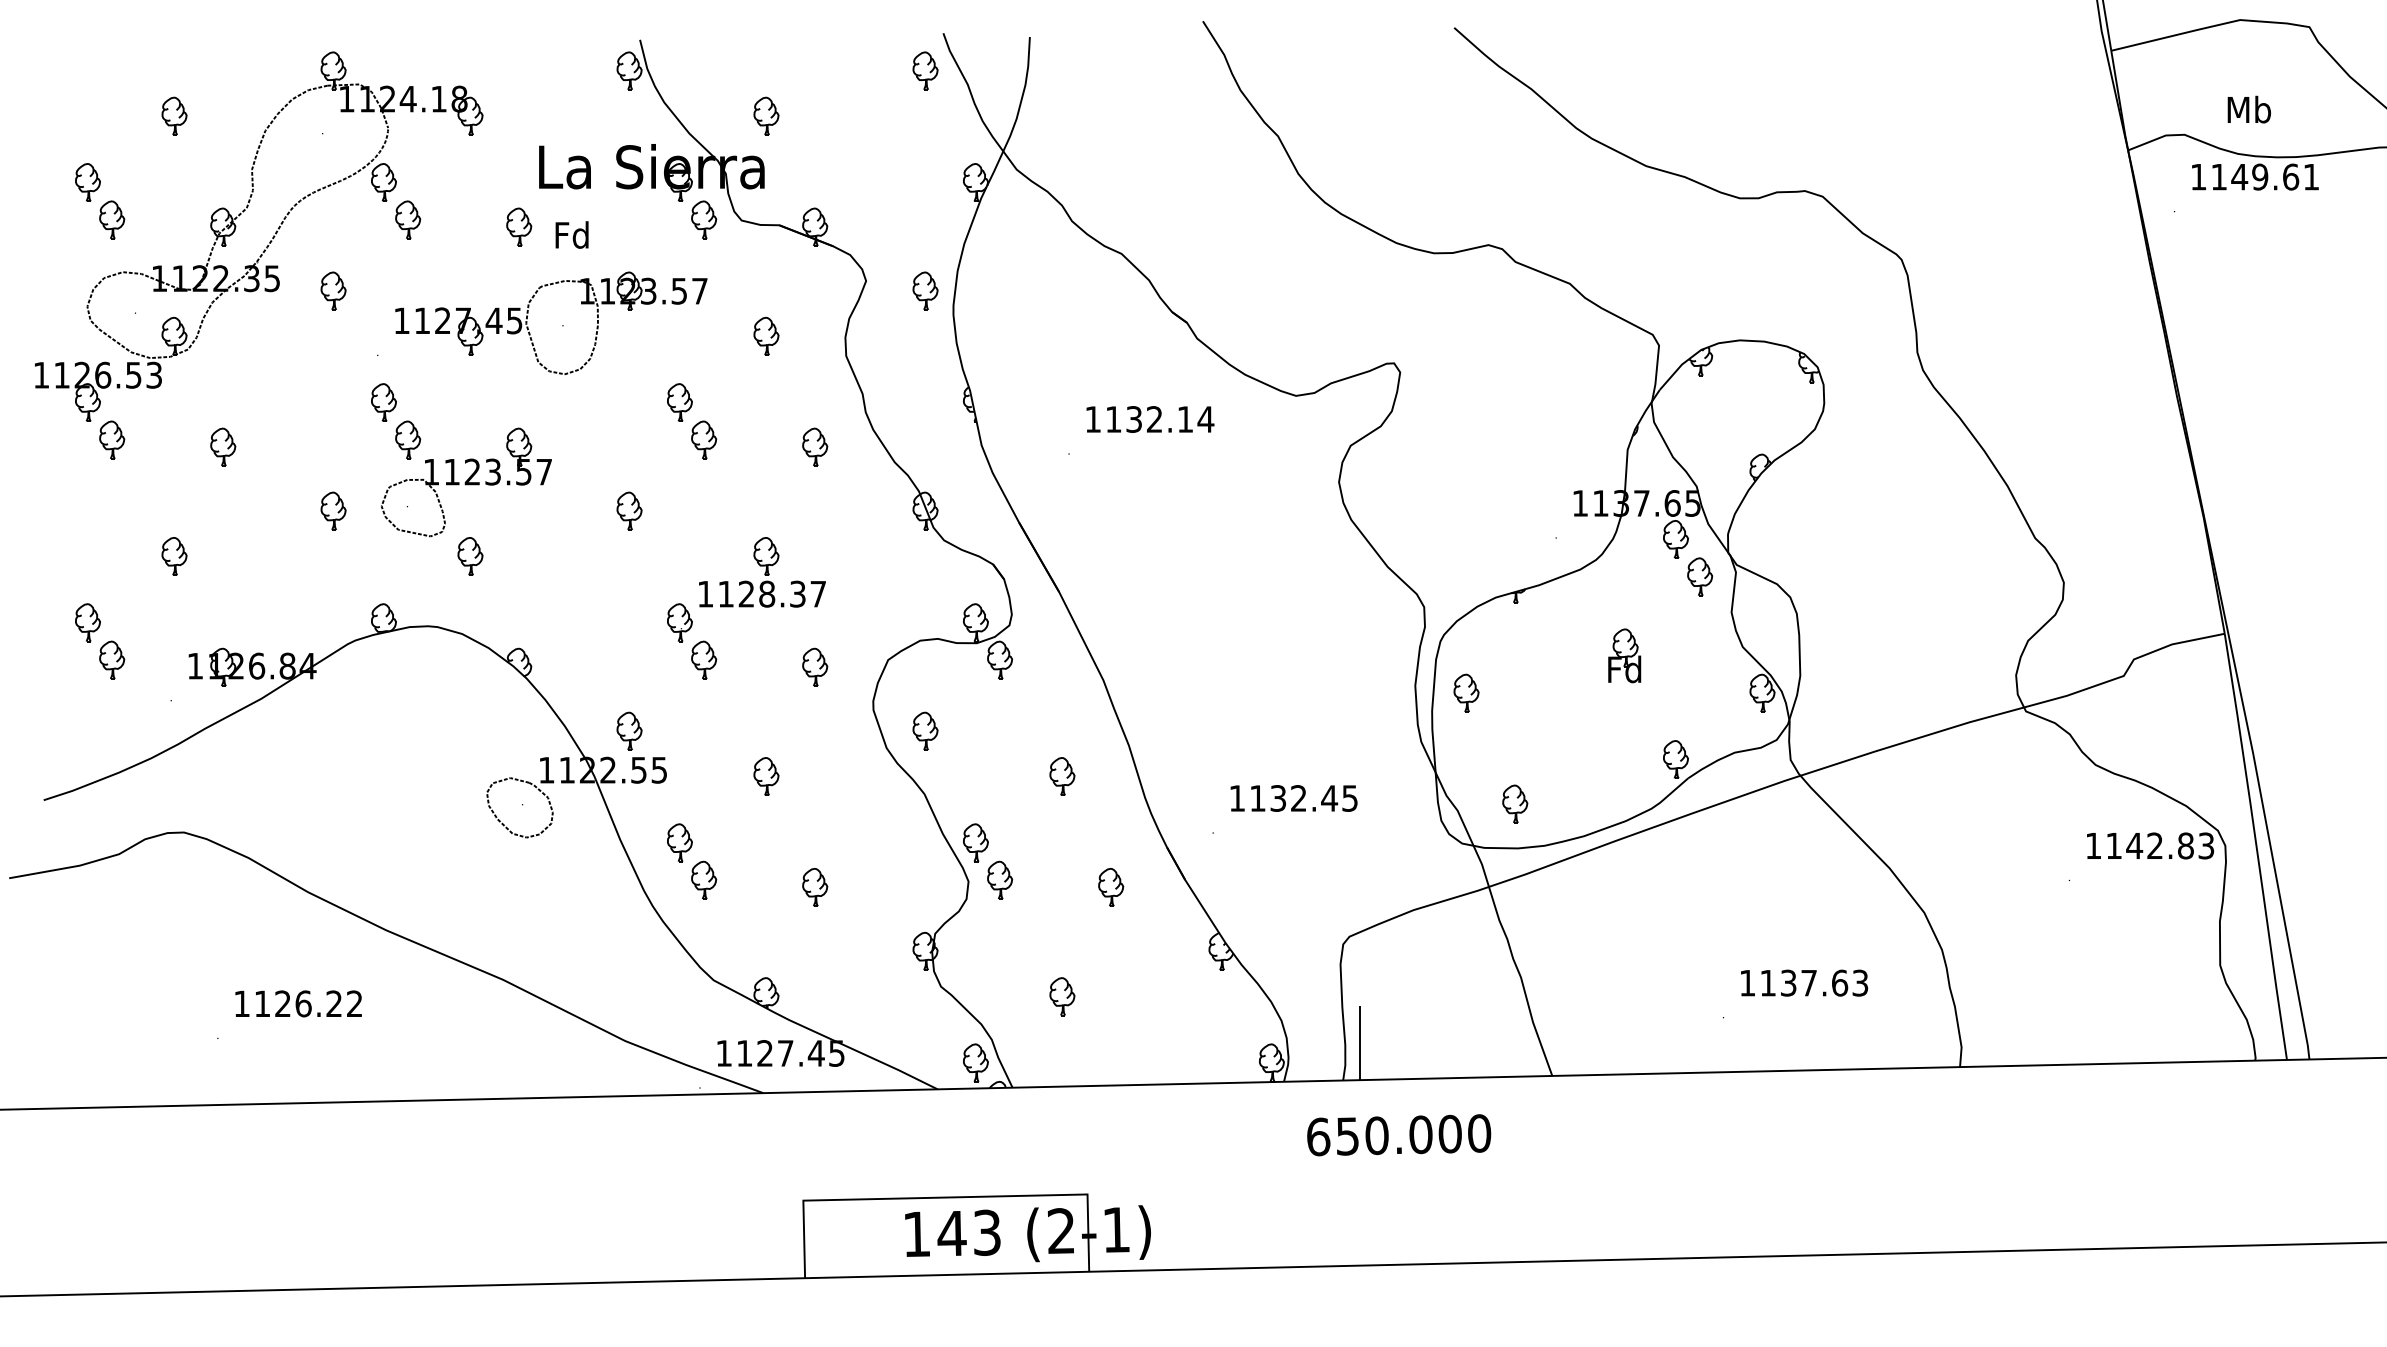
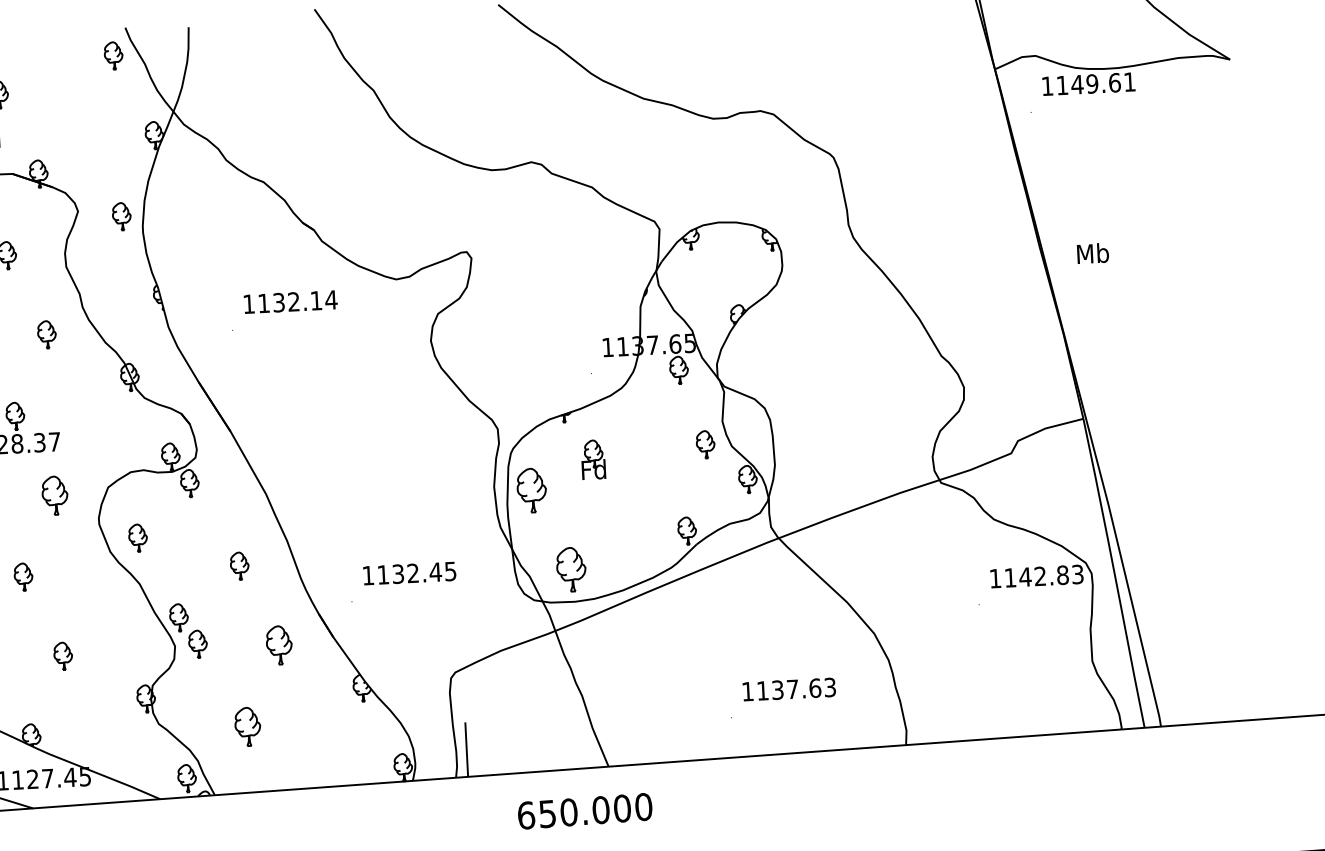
text: (2248, 109) -> (1092, 253), moved
part: (1700, 576) -> (705, 444), moved
part: (1624, 655) -> (593, 459), moved
part: (815, 666) -> (55, 494), size x1.4
part: (1466, 692) -> (531, 489), size x1.6
part: (1515, 803) -> (571, 569), size x1.6
part: (1111, 887) -> (279, 645), size x1.4
part: (1062, 996) -> (247, 726), size x1.4
text: (1399, 1135) -> (585, 811), moved

